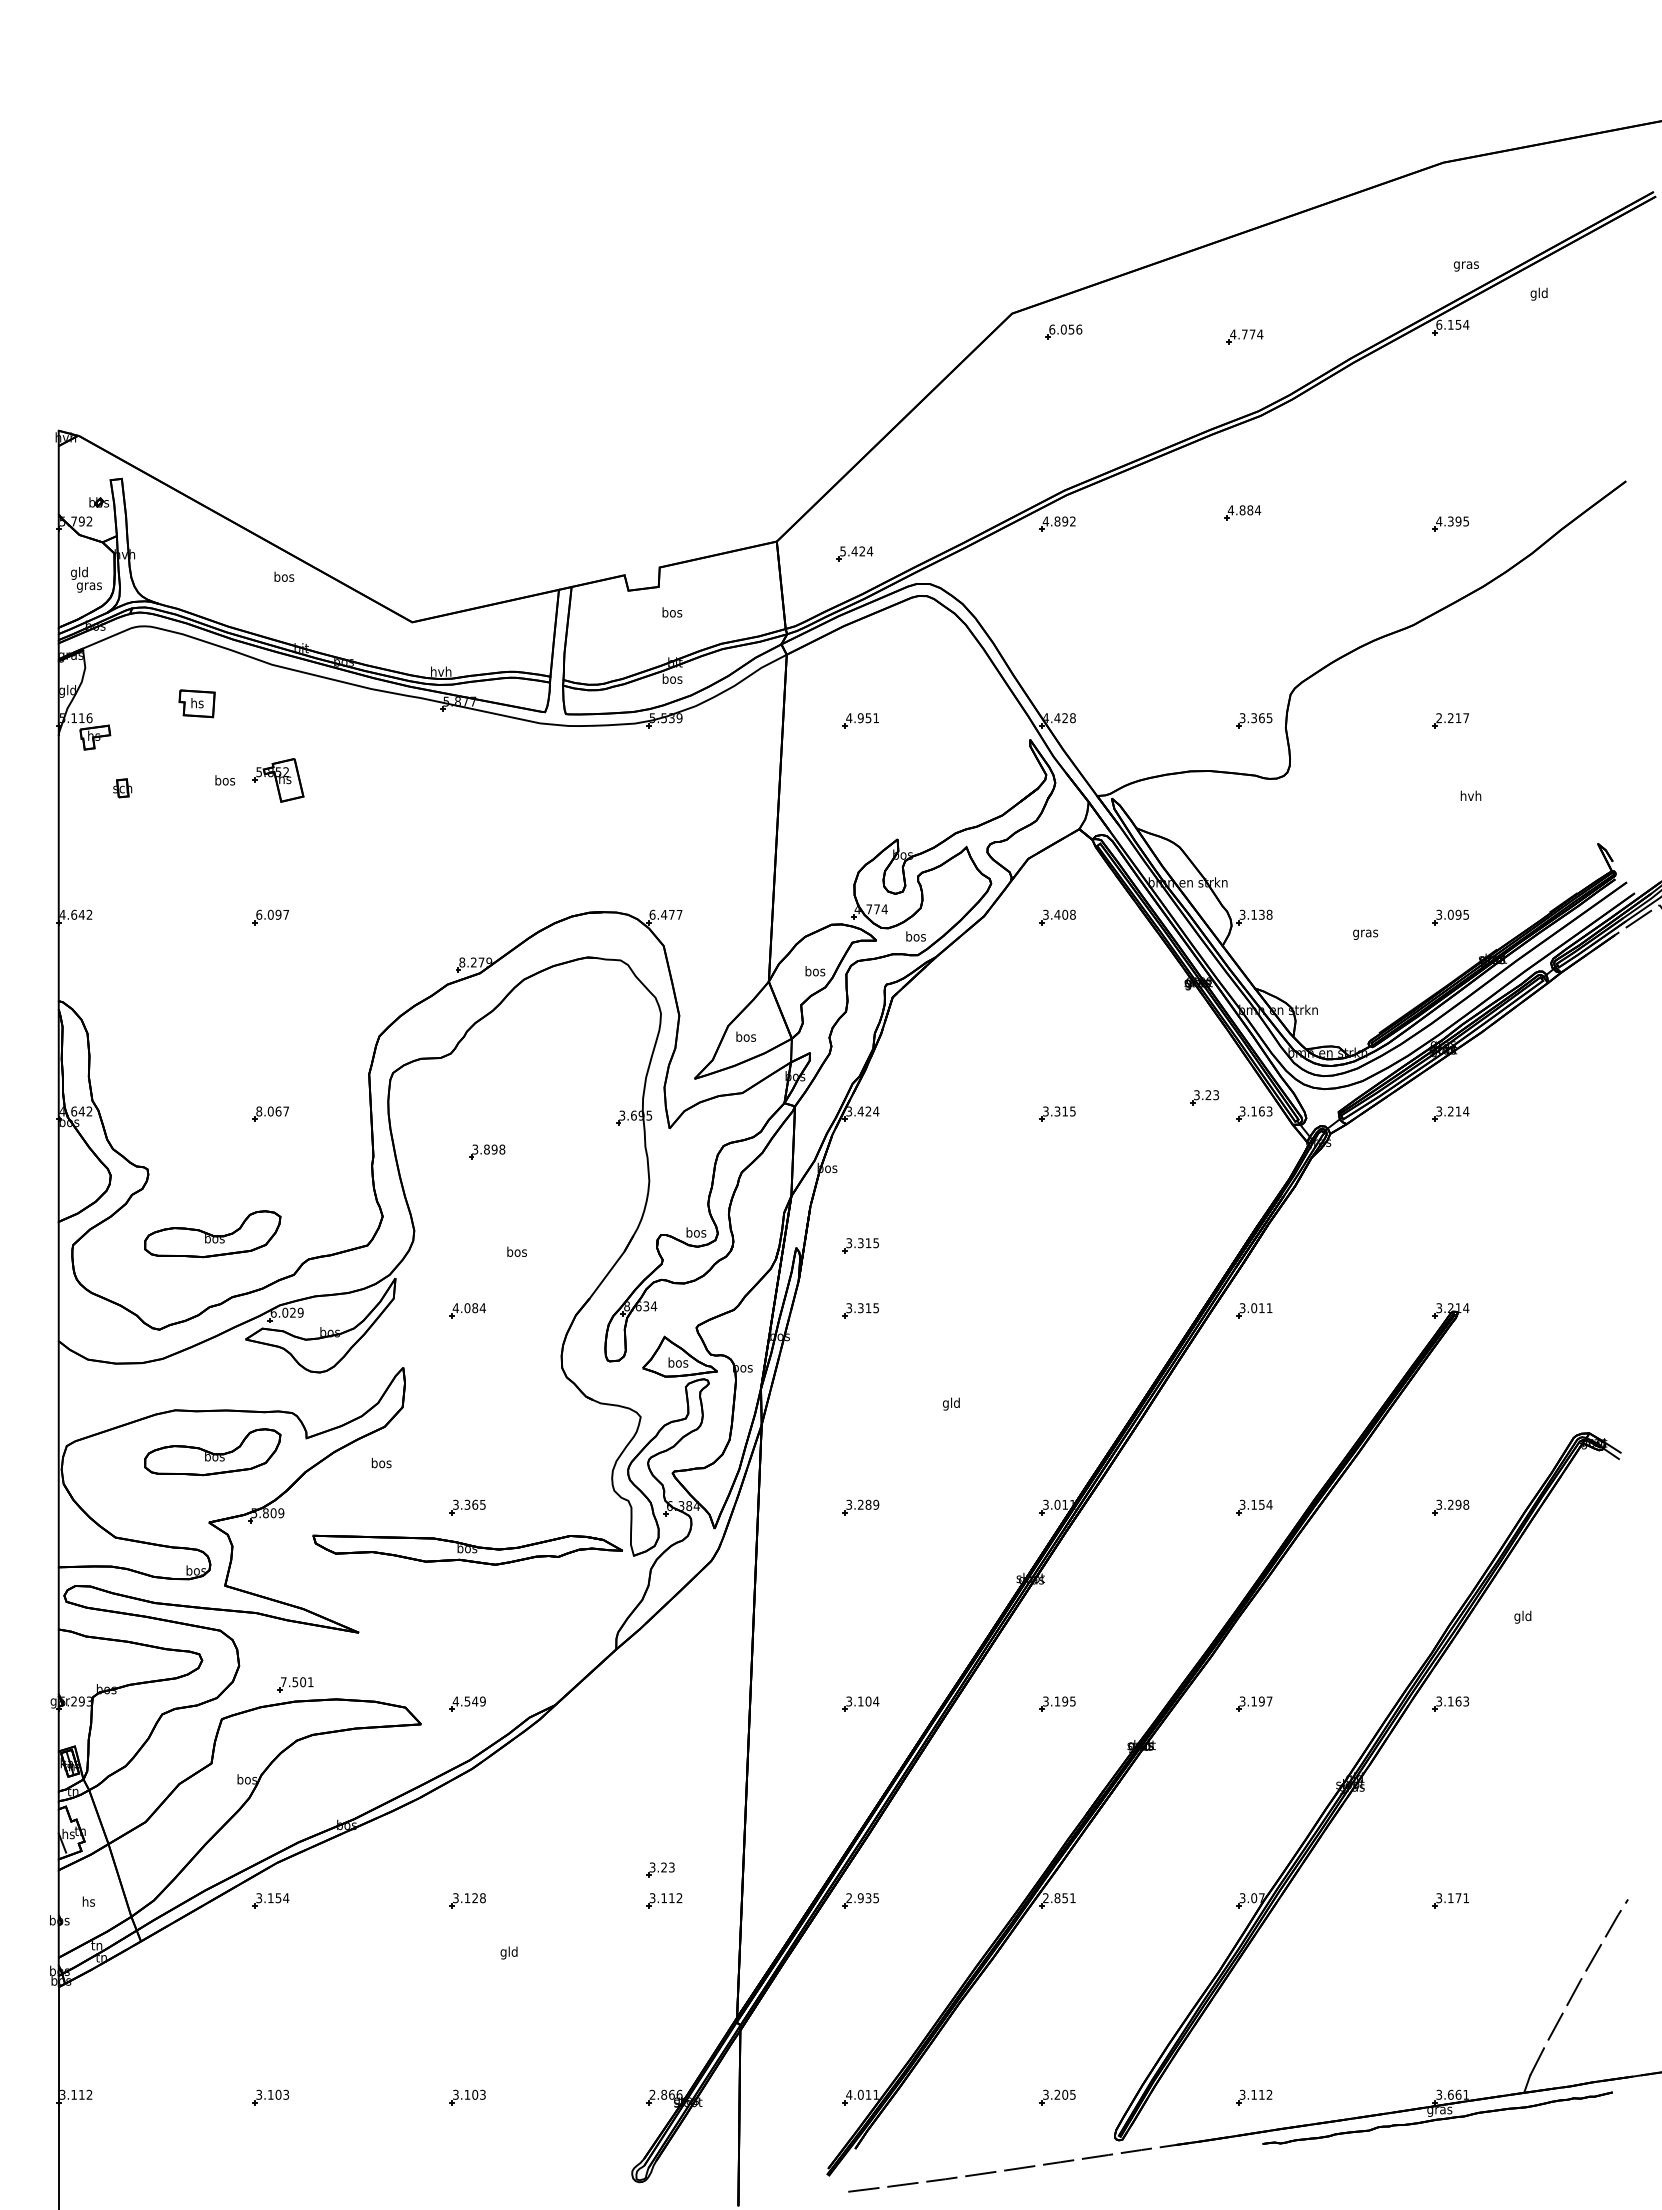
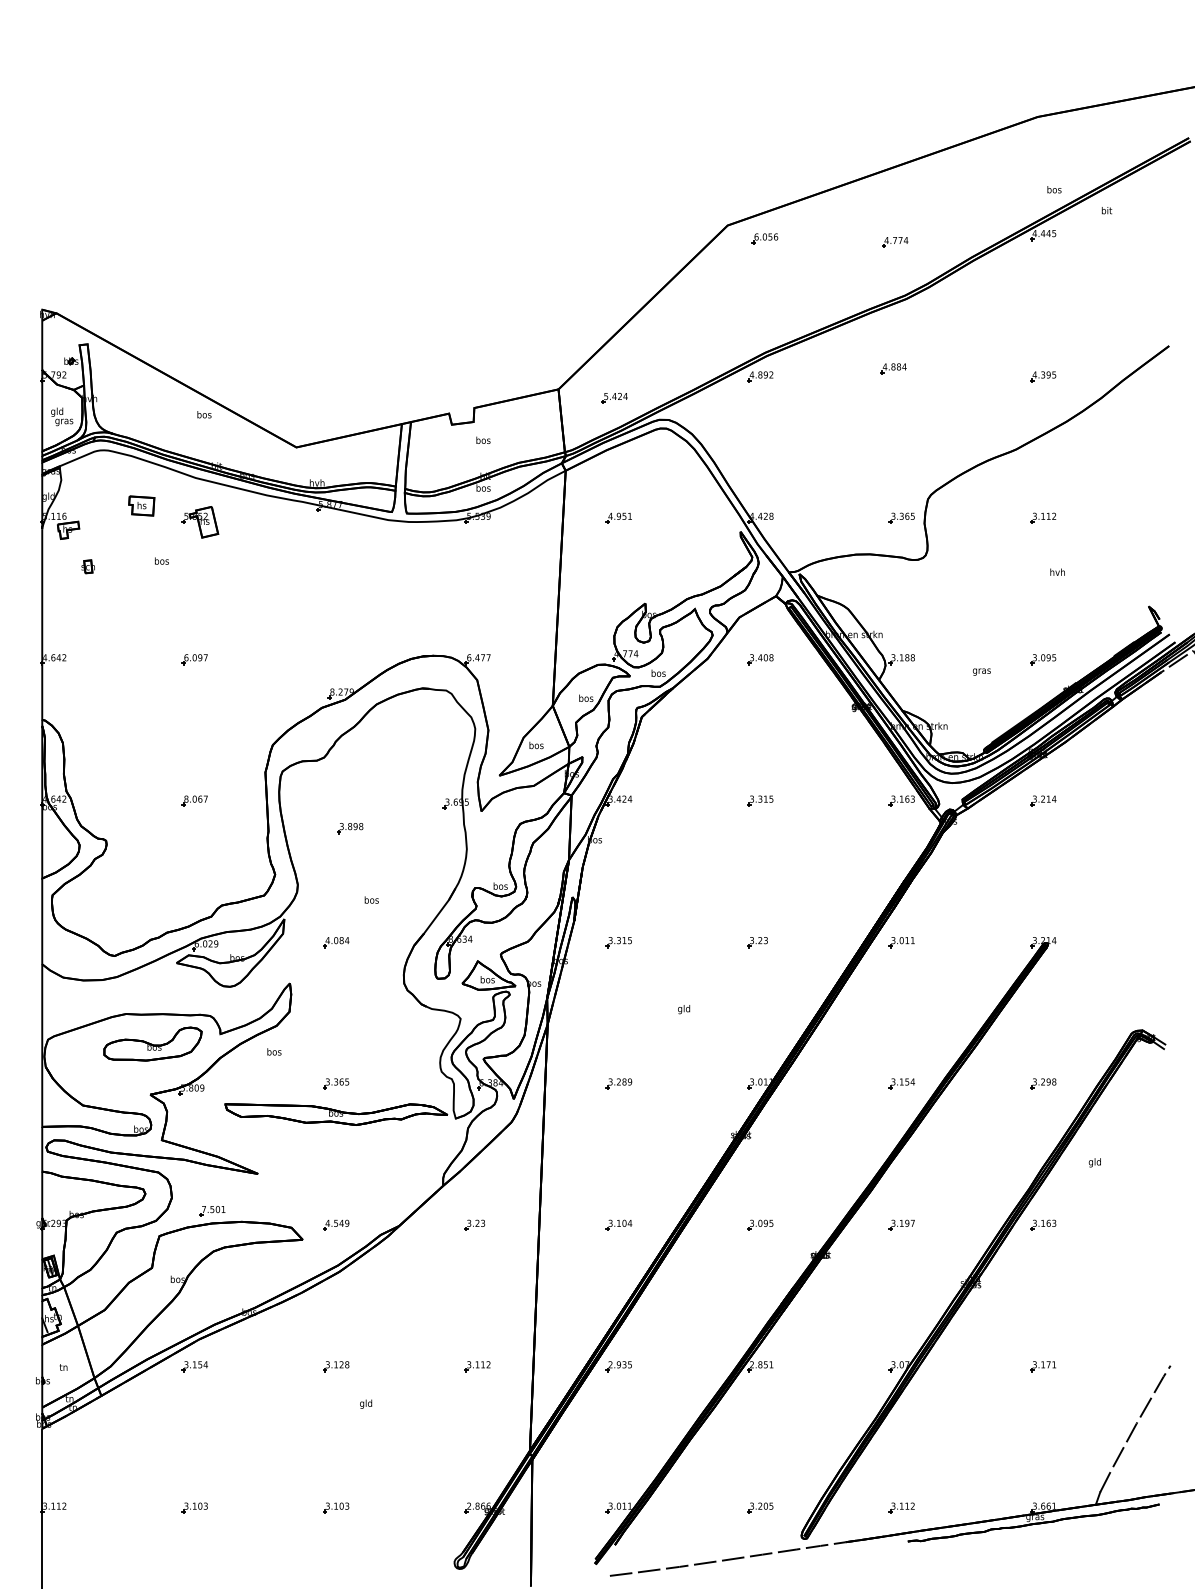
text: (1465, 264) -> (1053, 190), gras -> bos
text: (1538, 293) -> (1106, 211), gld -> bit
text: (1452, 324) -> (1044, 233), 6.154 -> 4.445
text: (1452, 718) -> (1044, 516), 2.217 -> 3.112
part: (278, 780) -> (200, 522), moved
text: (1261, 914) -> (907, 657), 3.138 -> 3.188
part: (1204, 1097) -> (757, 942), moved
part: (212, 1234) -> (152, 887), removed
part: (860, 1245) -> (618, 895), removed
text: (1057, 1701) -> (760, 1223), 3.195 -> 3.095
part: (660, 1869) -> (474, 1224), moved
text: (88, 1901) -> (63, 1367), hs -> tn
text: (849, 2094) -> (610, 1505), 4.011 -> 3.011

